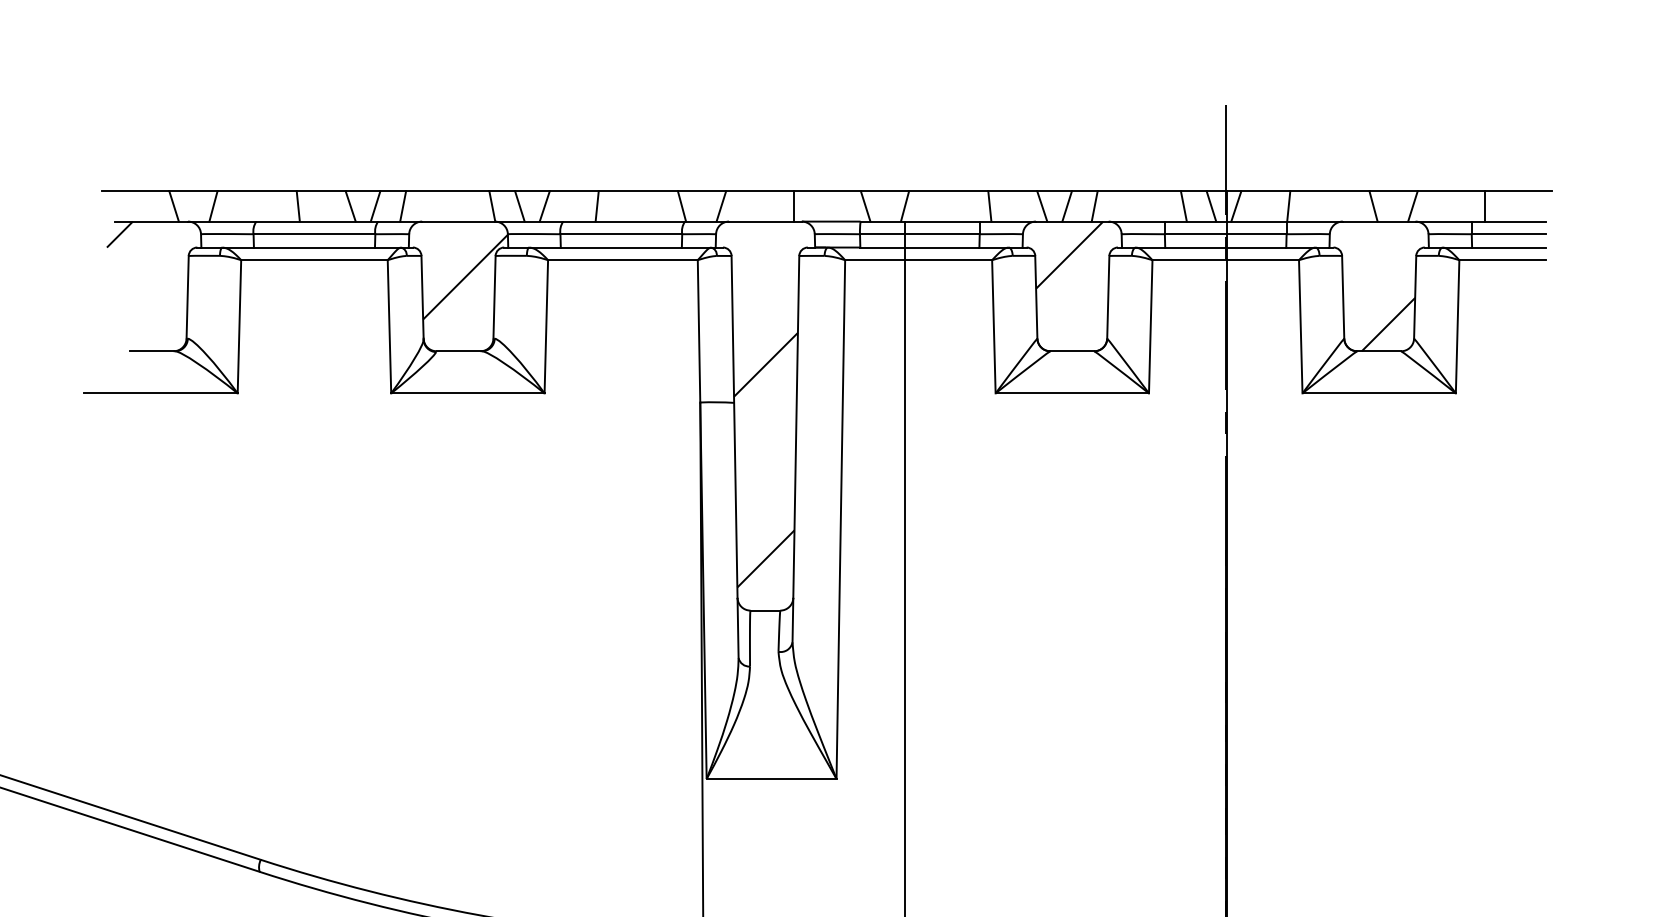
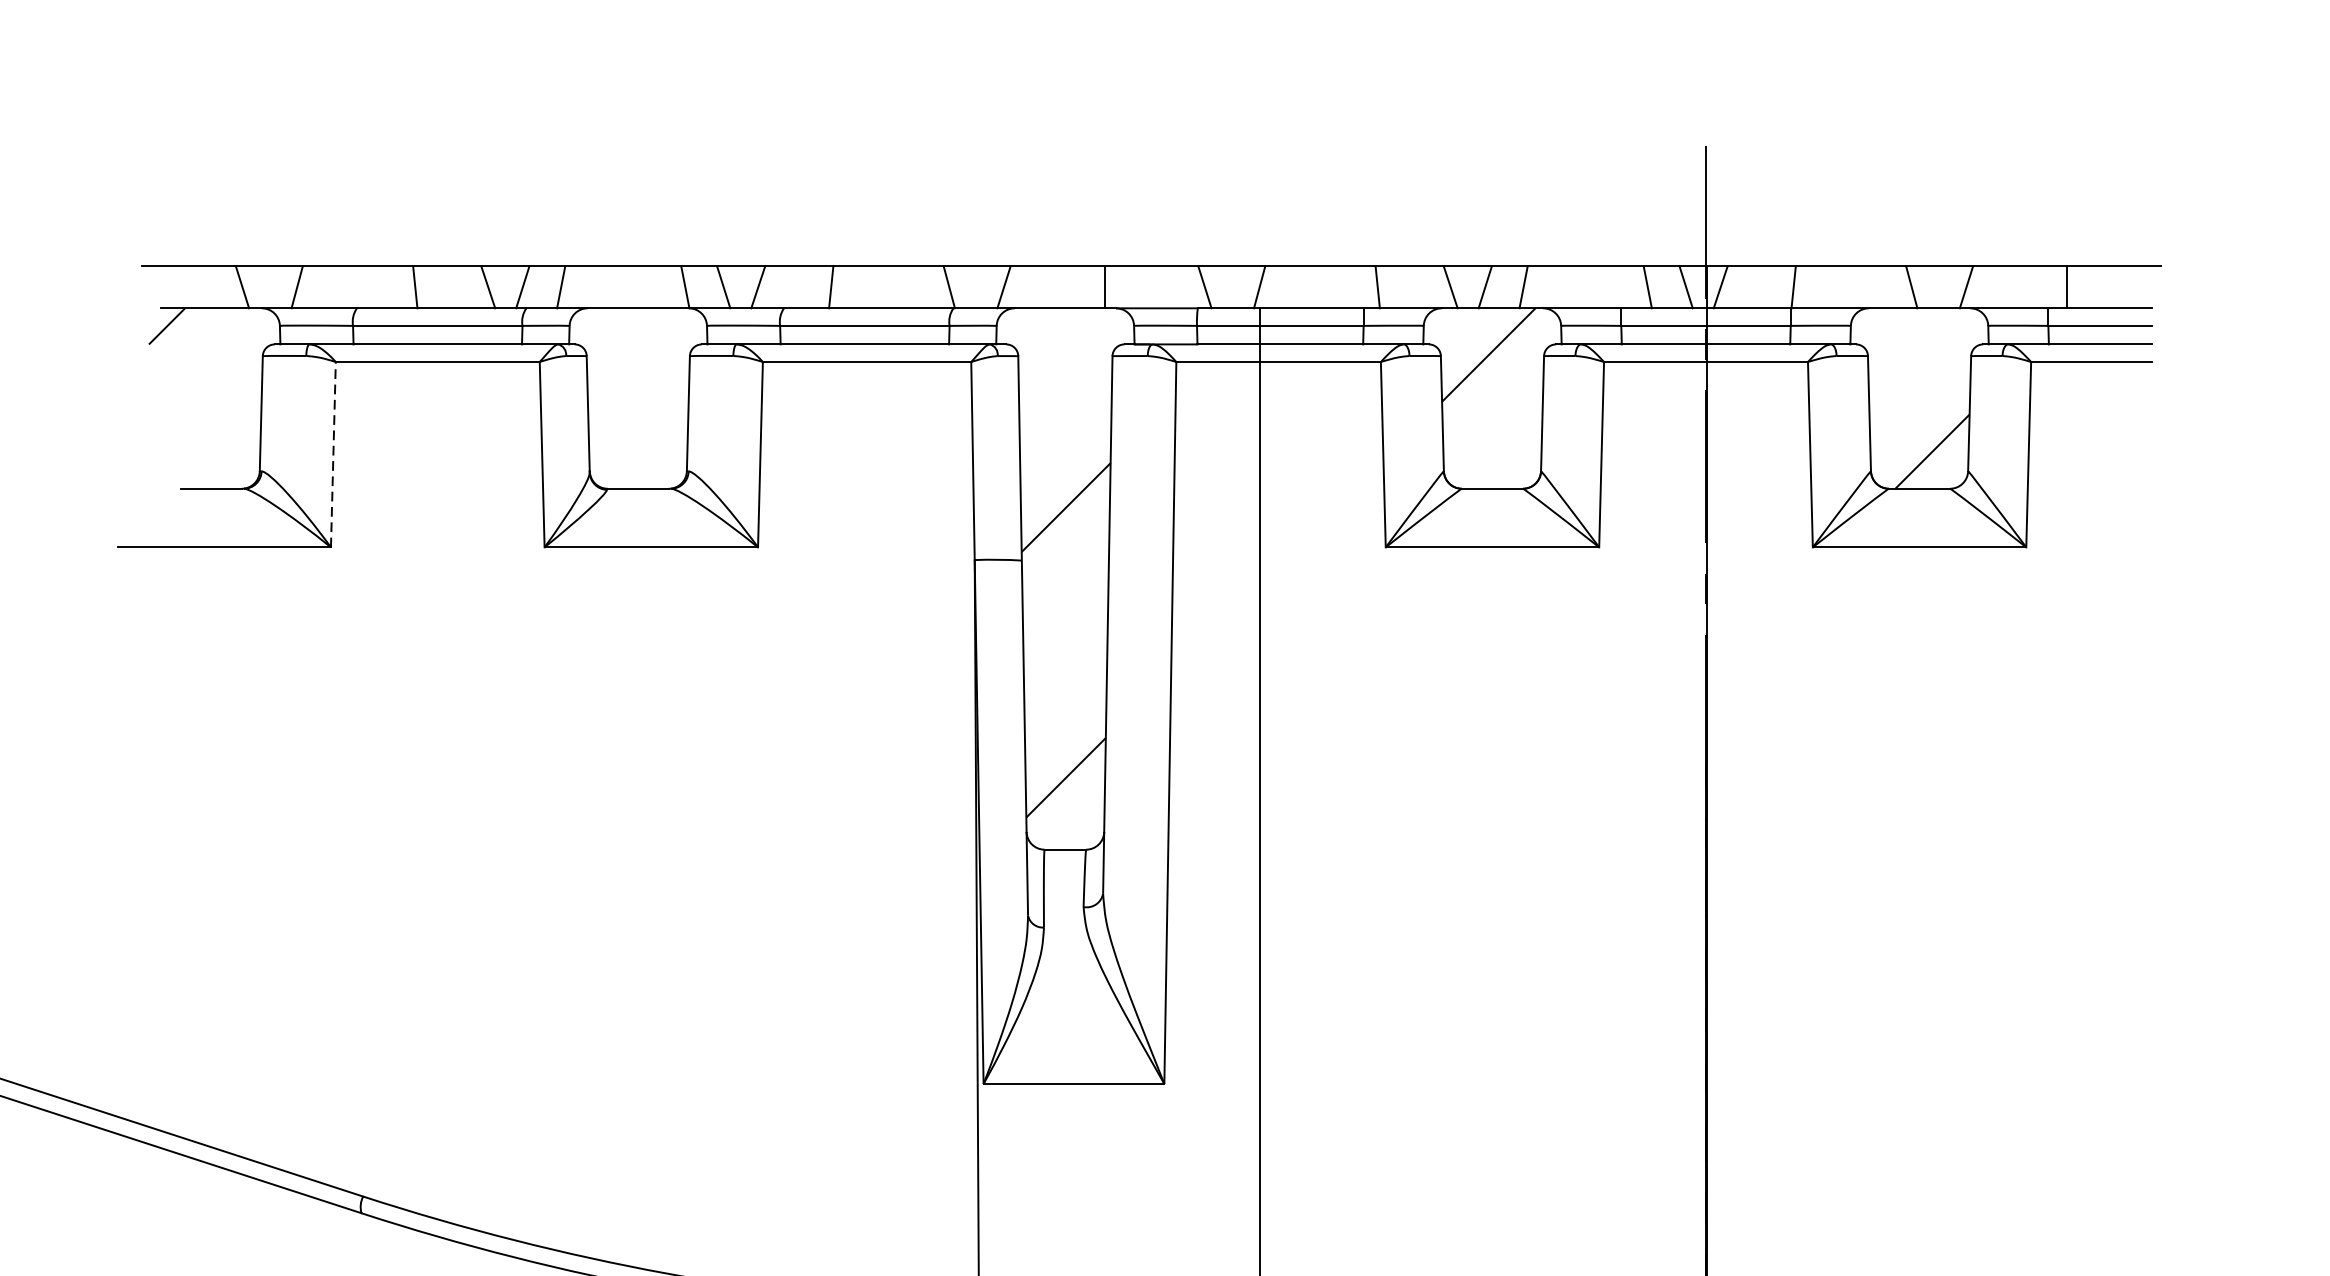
hatch: (465, 276) -> (647, 384), removed
line: (239, 326) -> (333, 454), solid -> dashed

